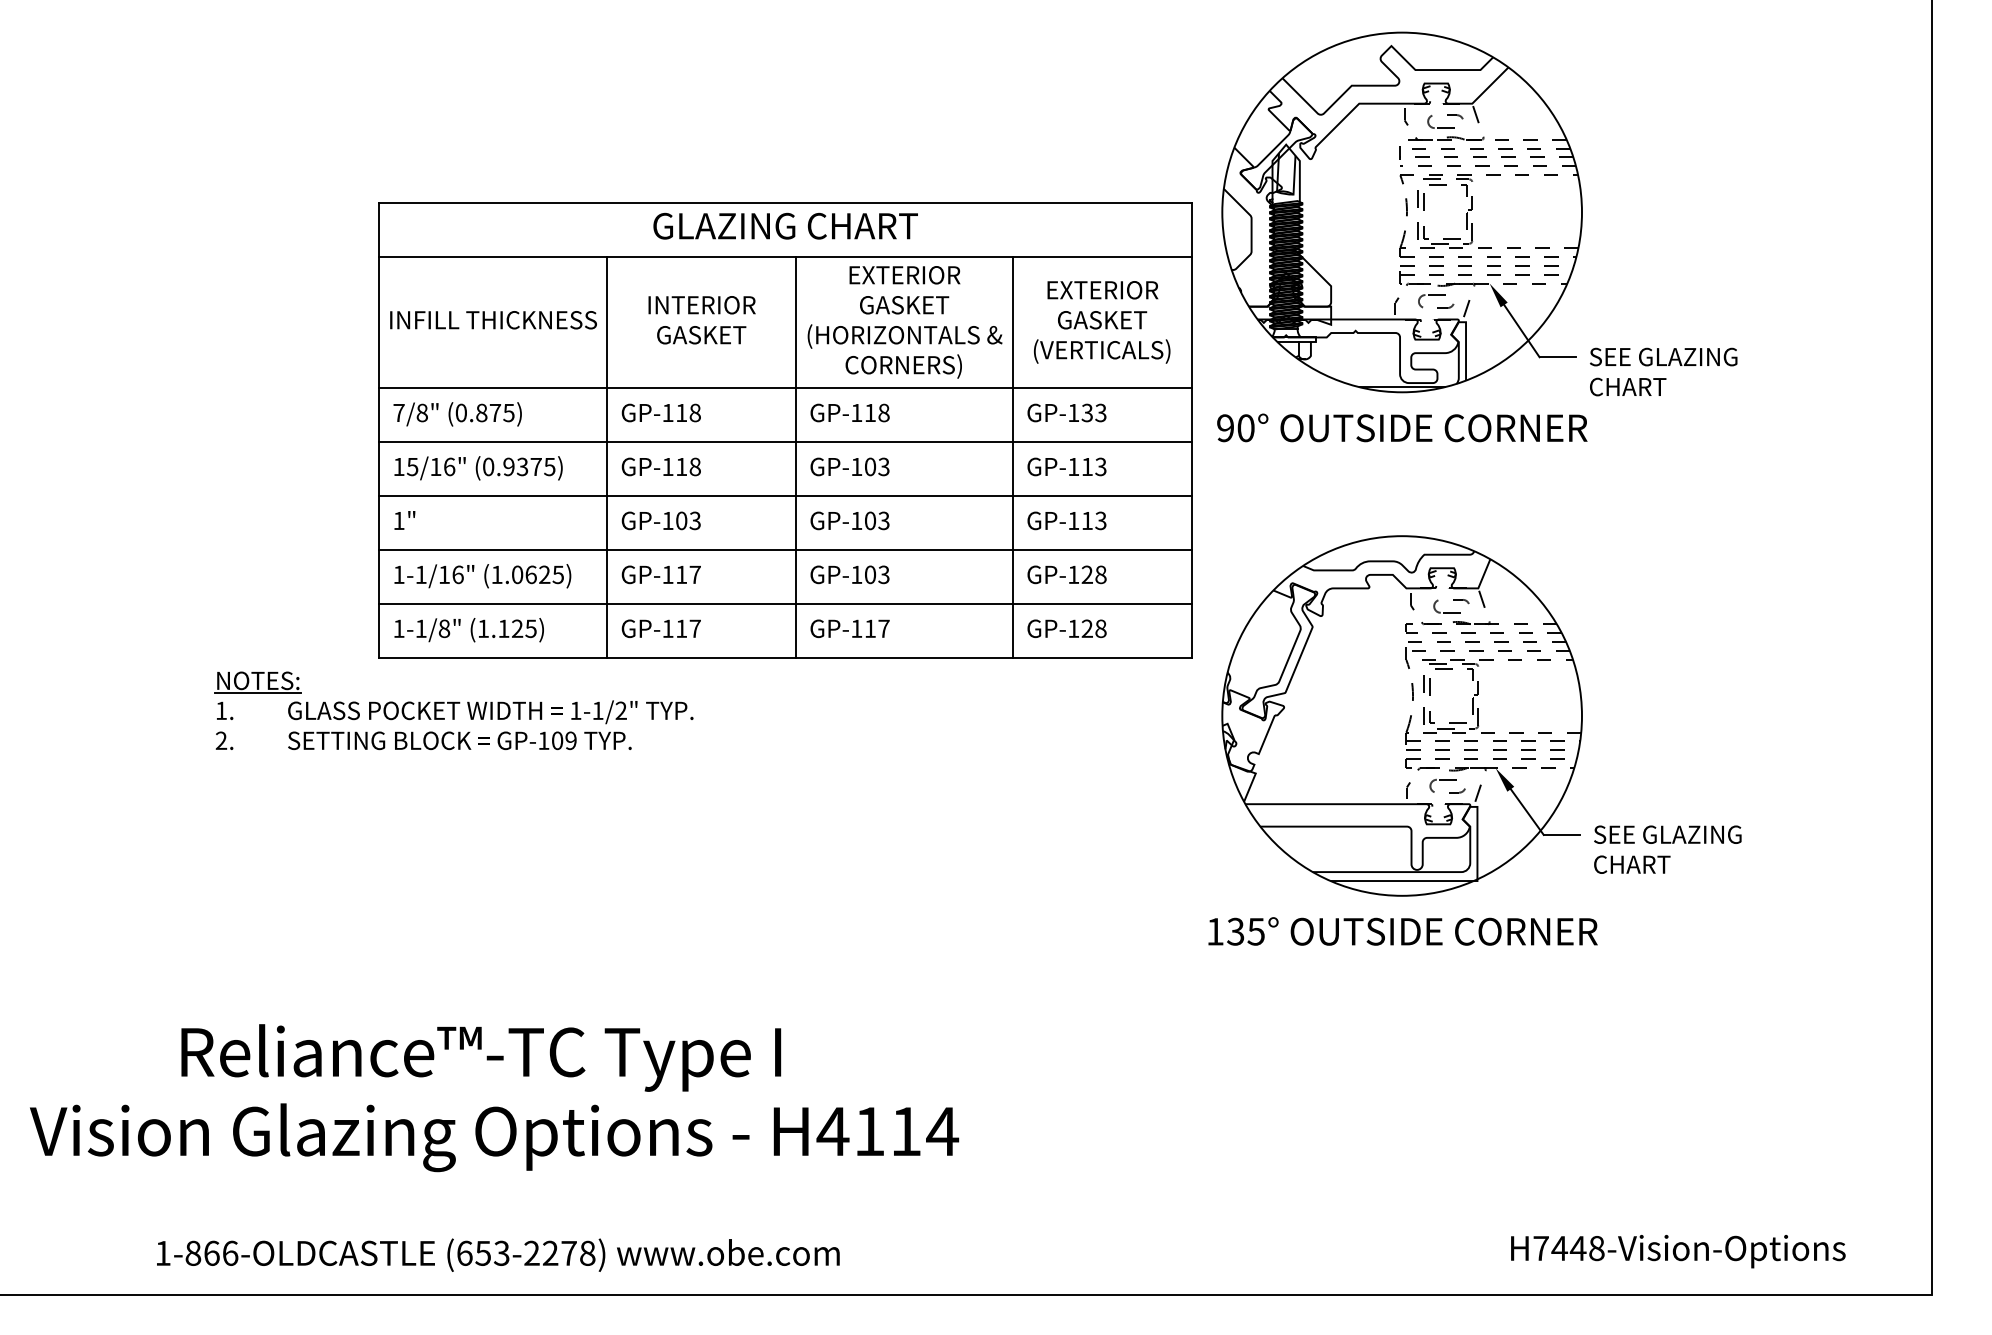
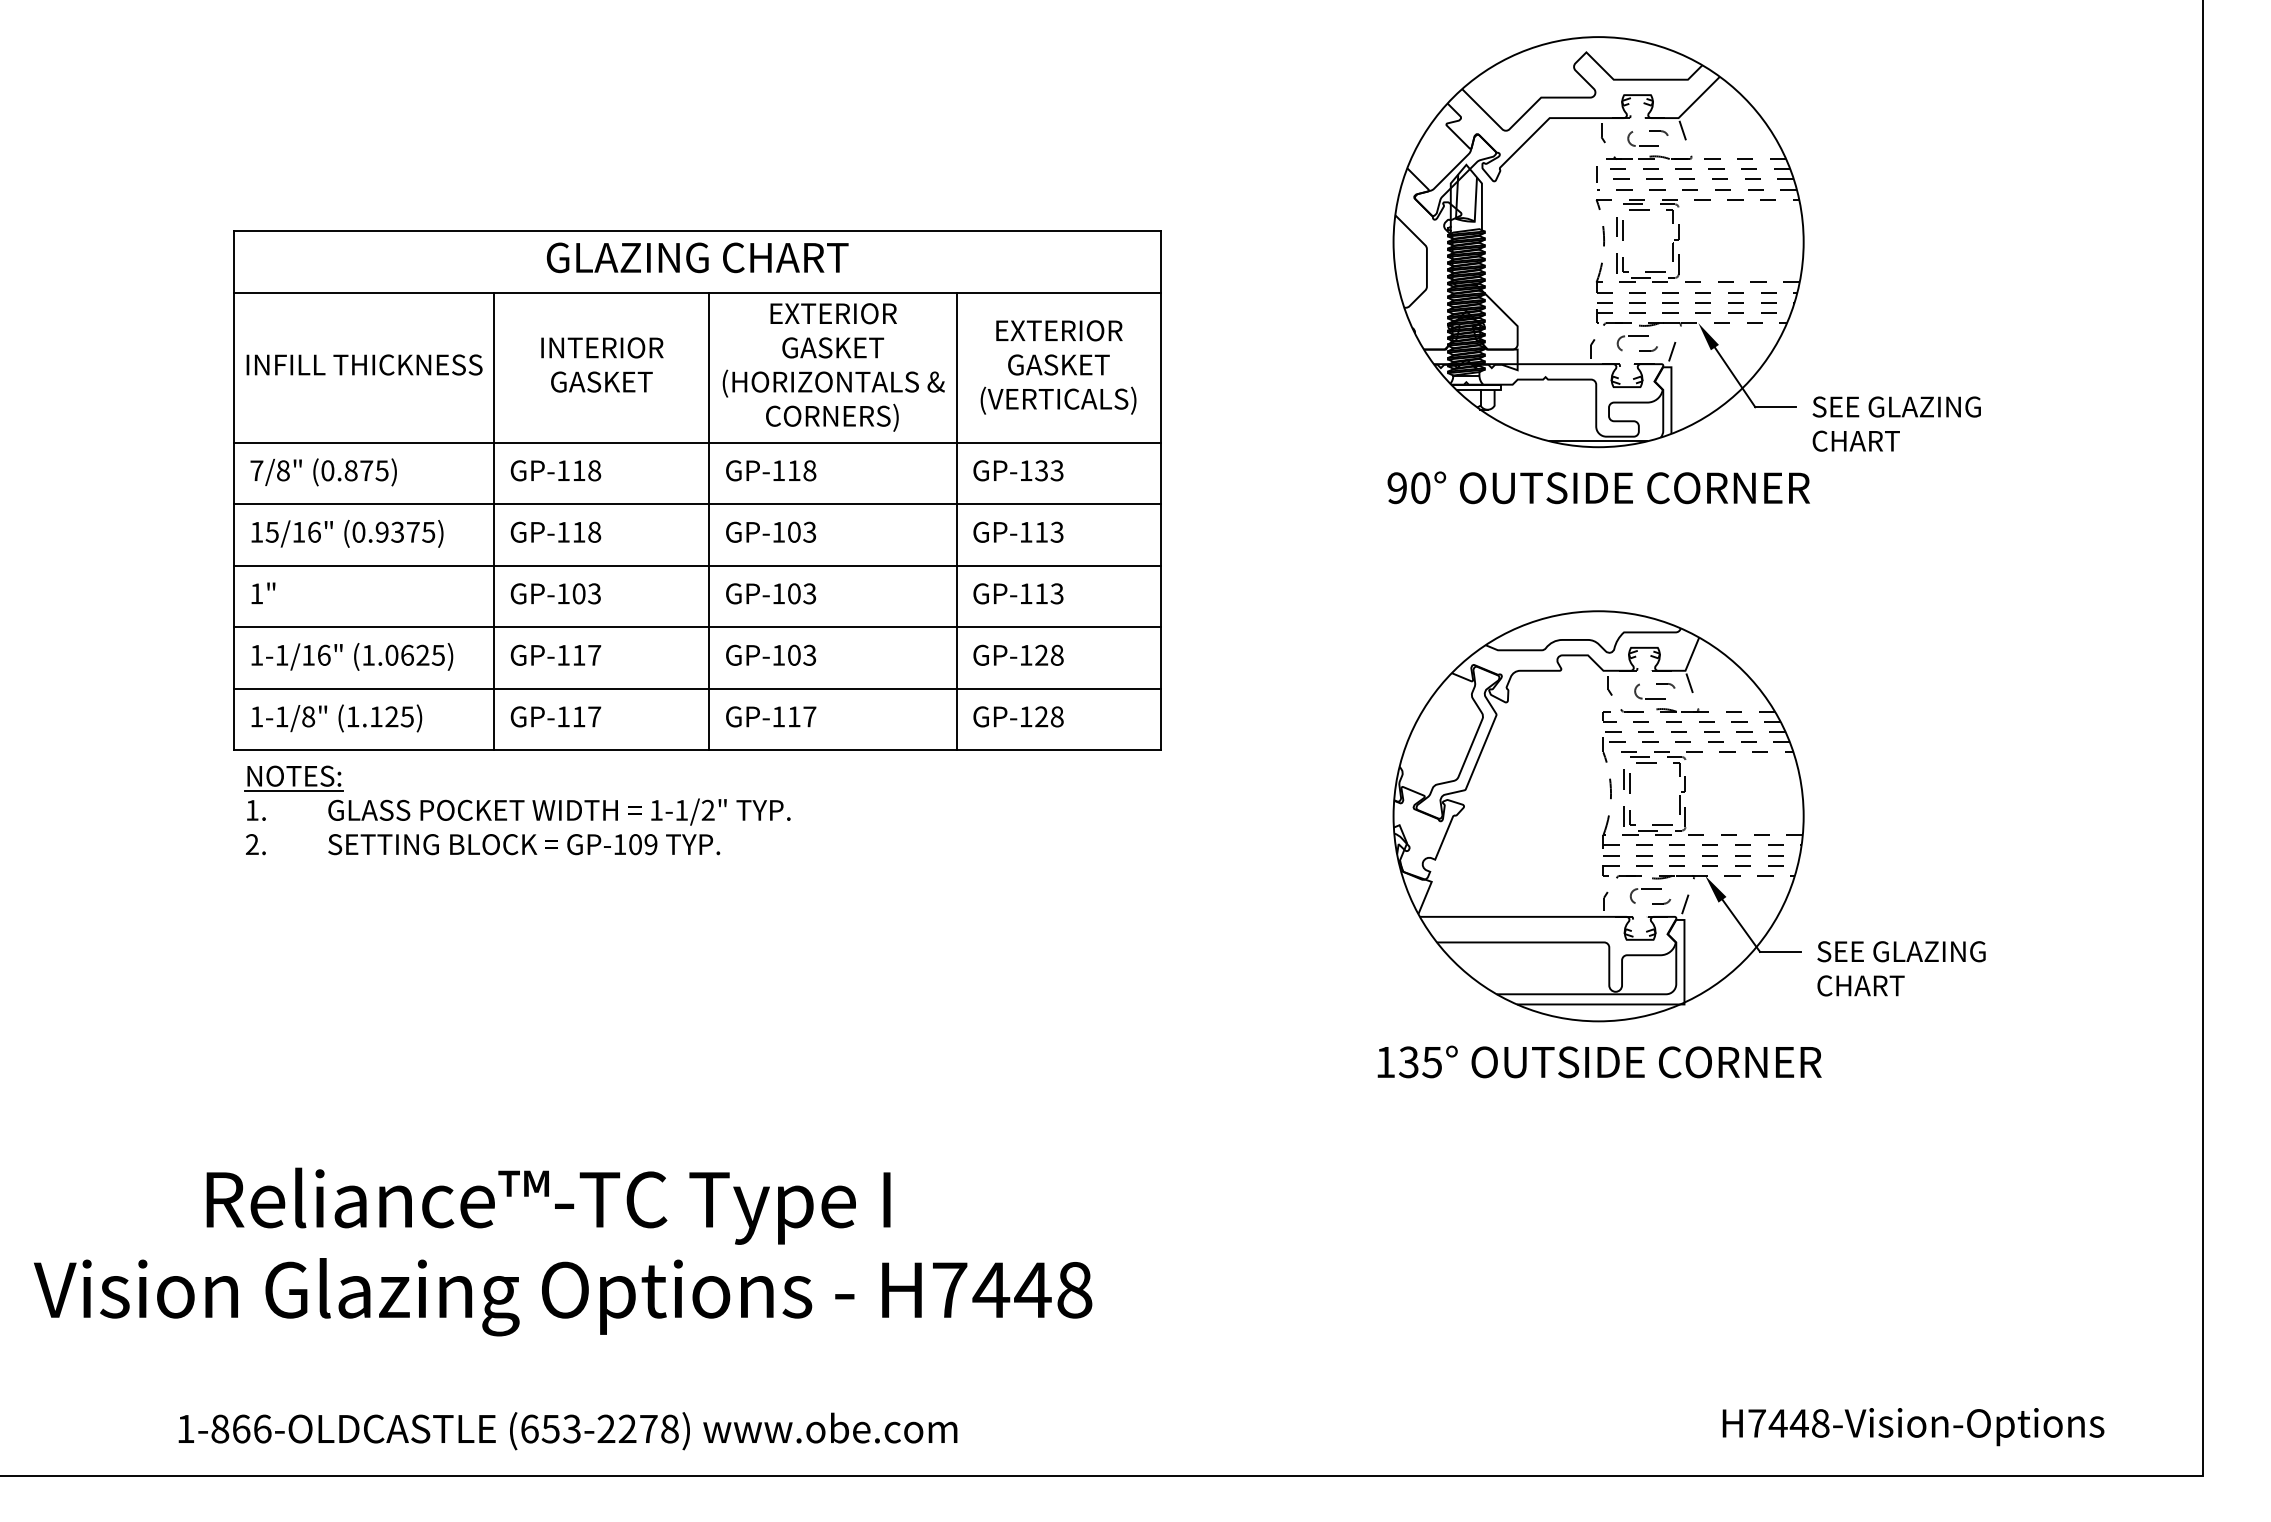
part: (785, 430) -> (697, 490), moved
text: (887, 1131) -> (1011, 1290), H4114 -> H7448

